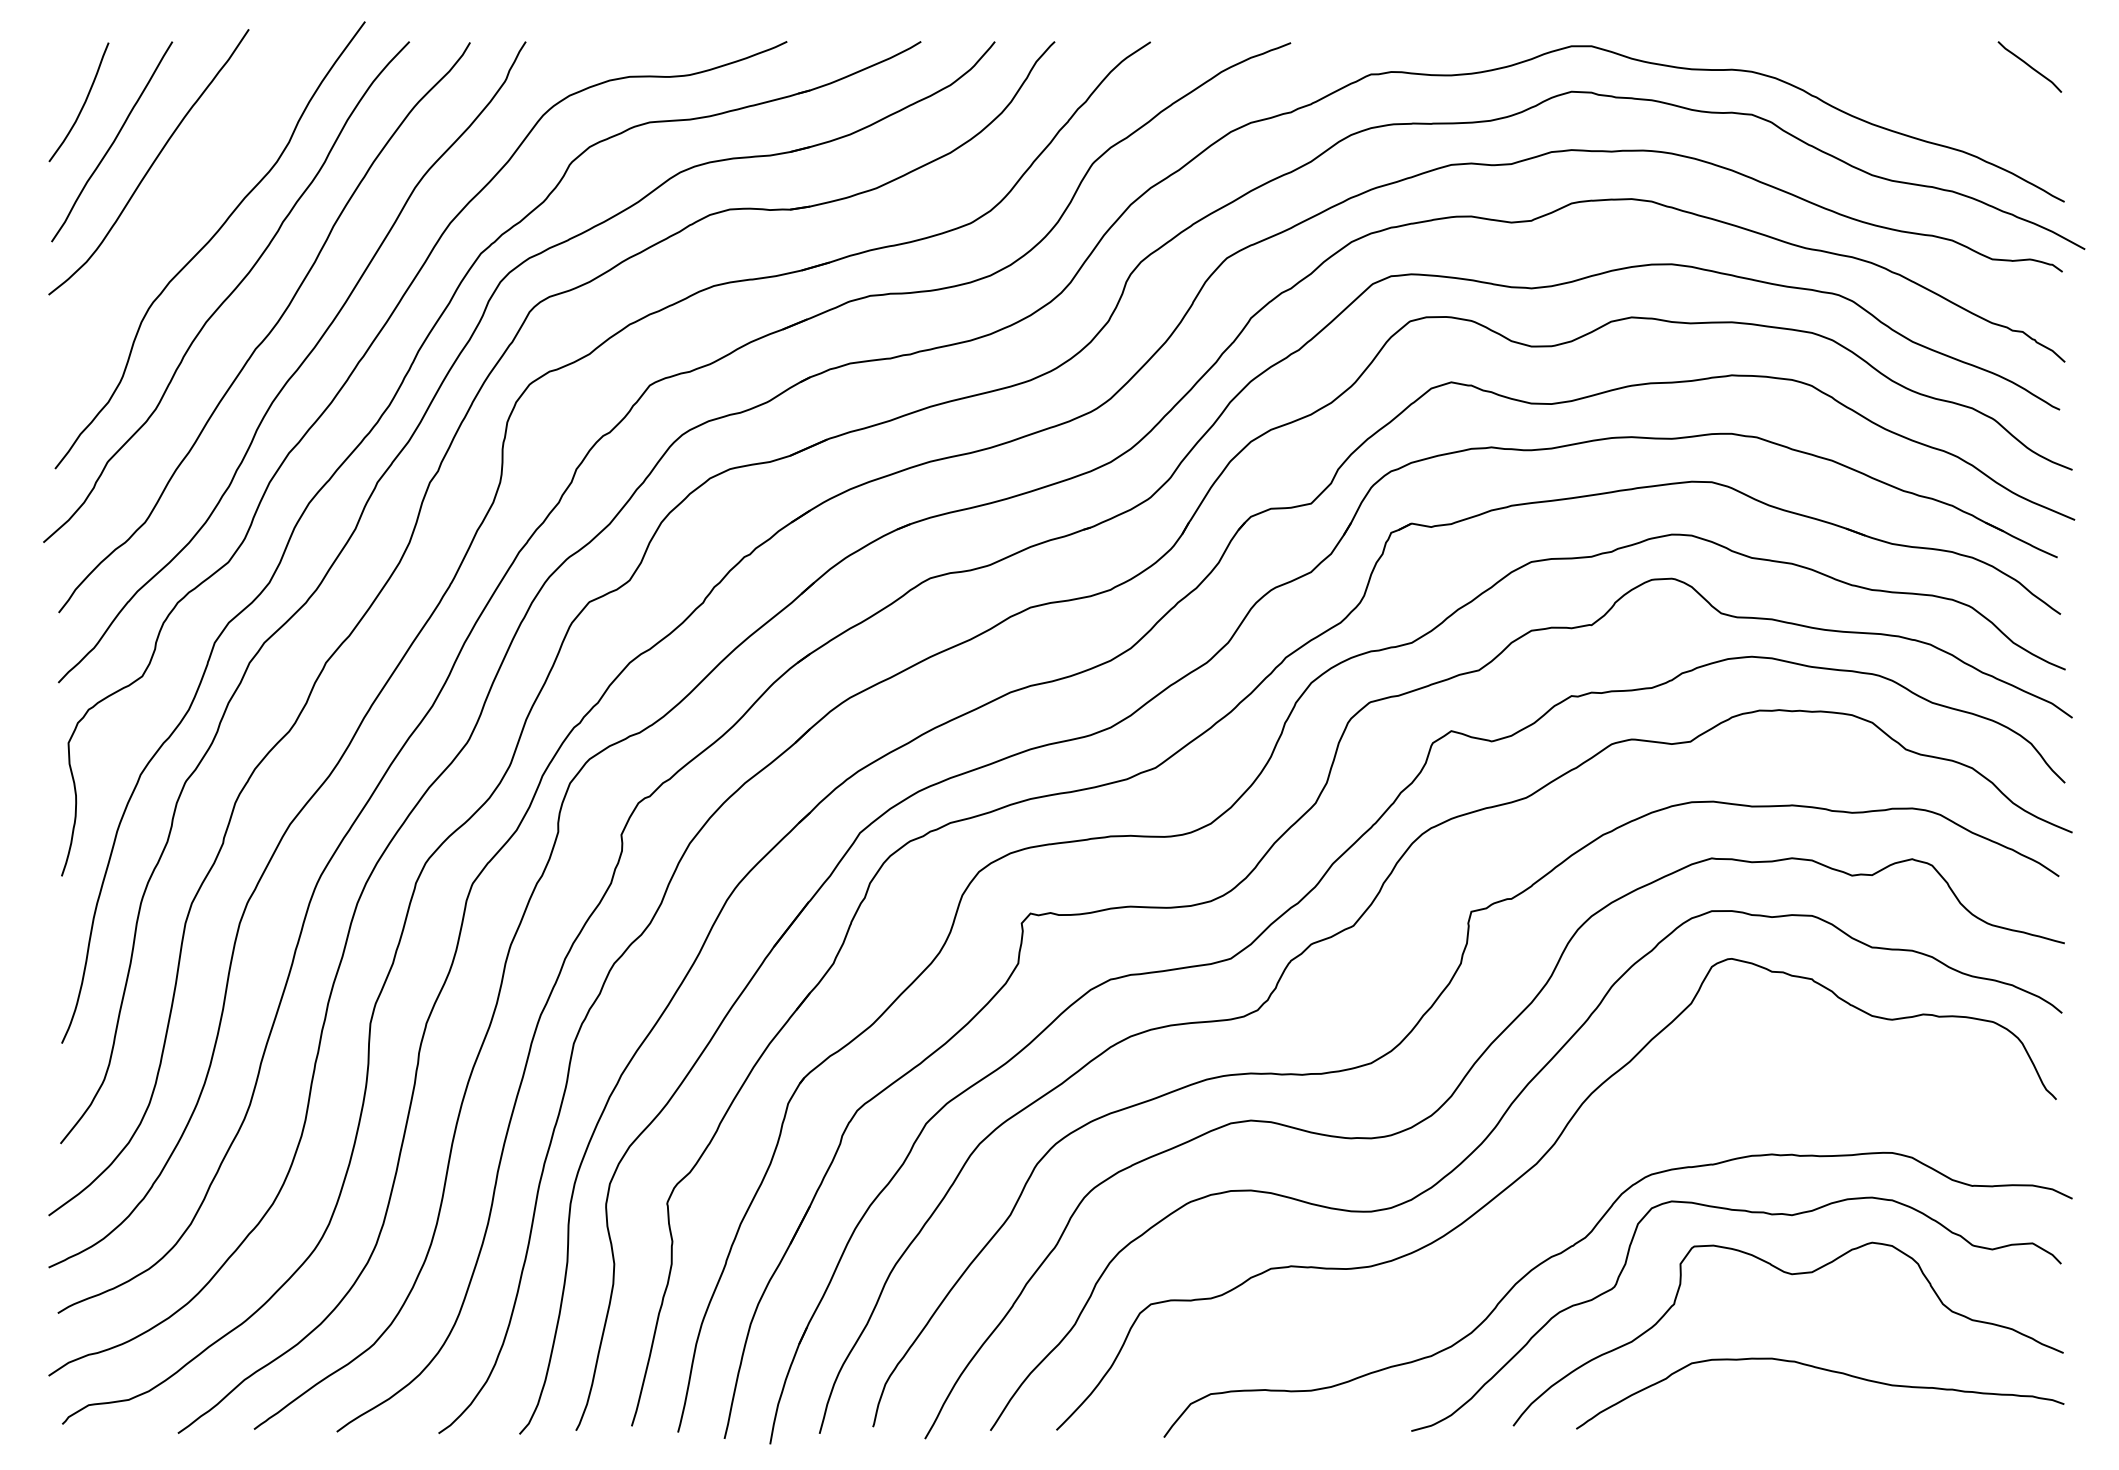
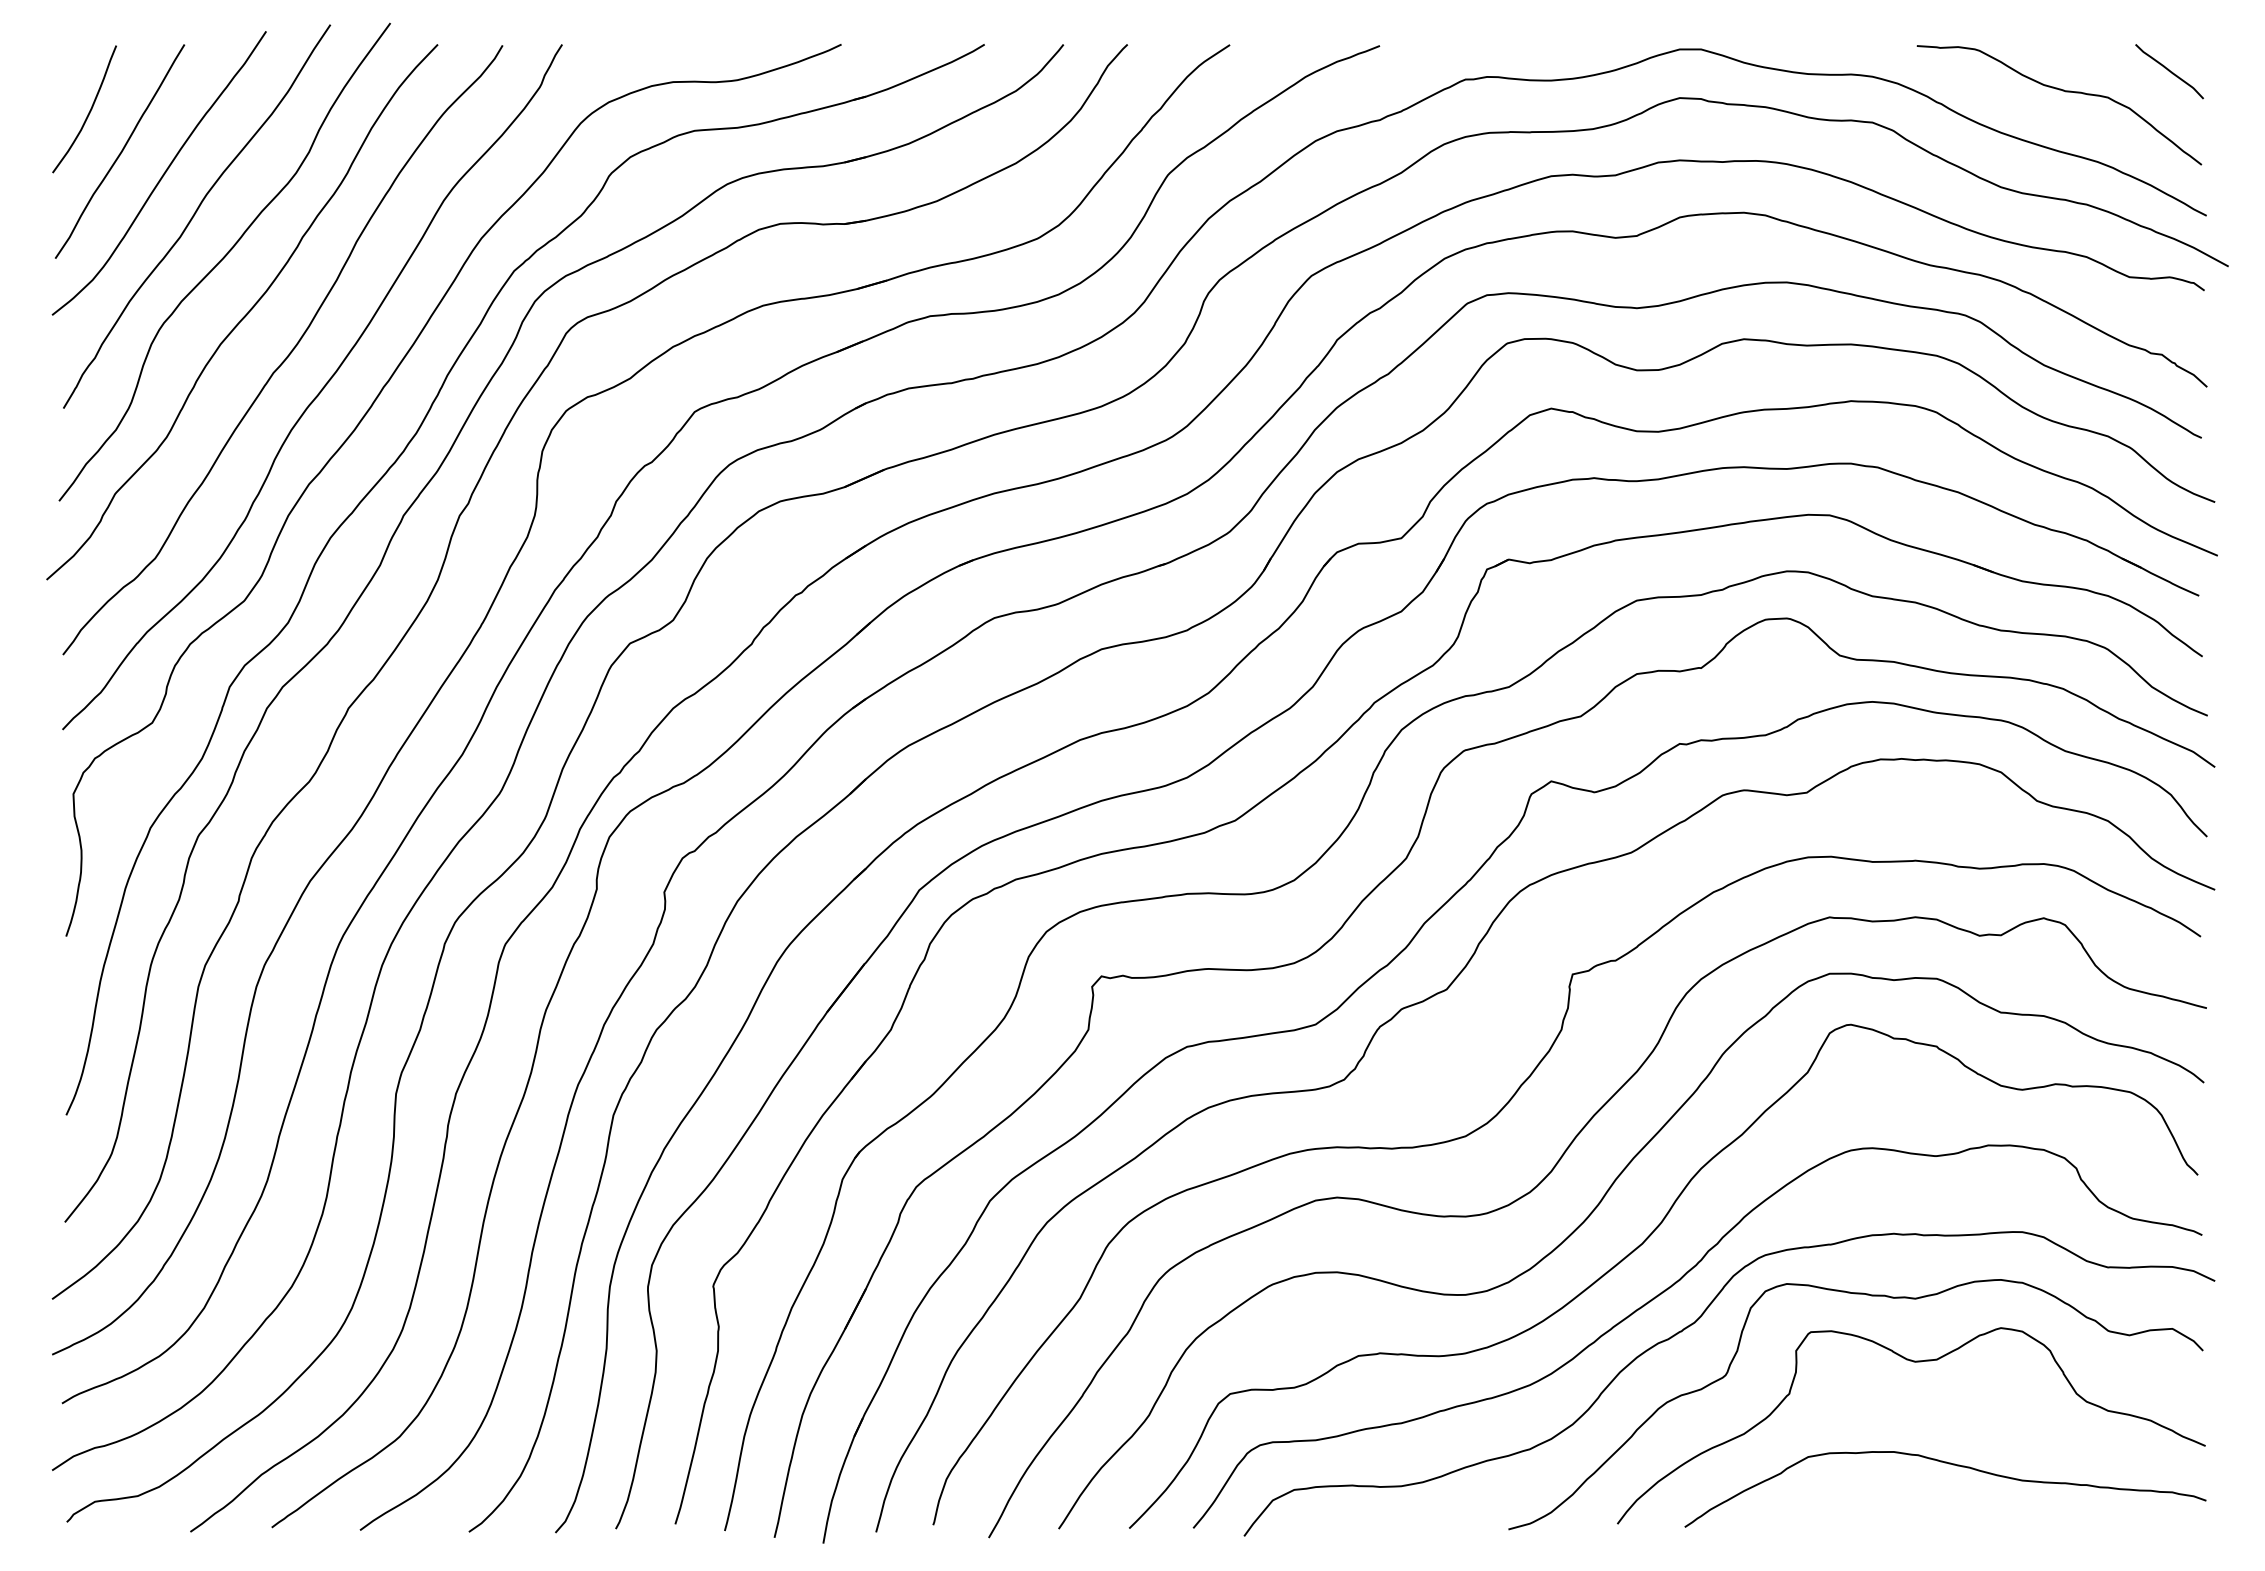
curve: (1929, 85) -> (2062, 91), added
curve: (182, 200) -> (195, 214), added
curve: (1560, 1207) -> (1667, 1290), added

